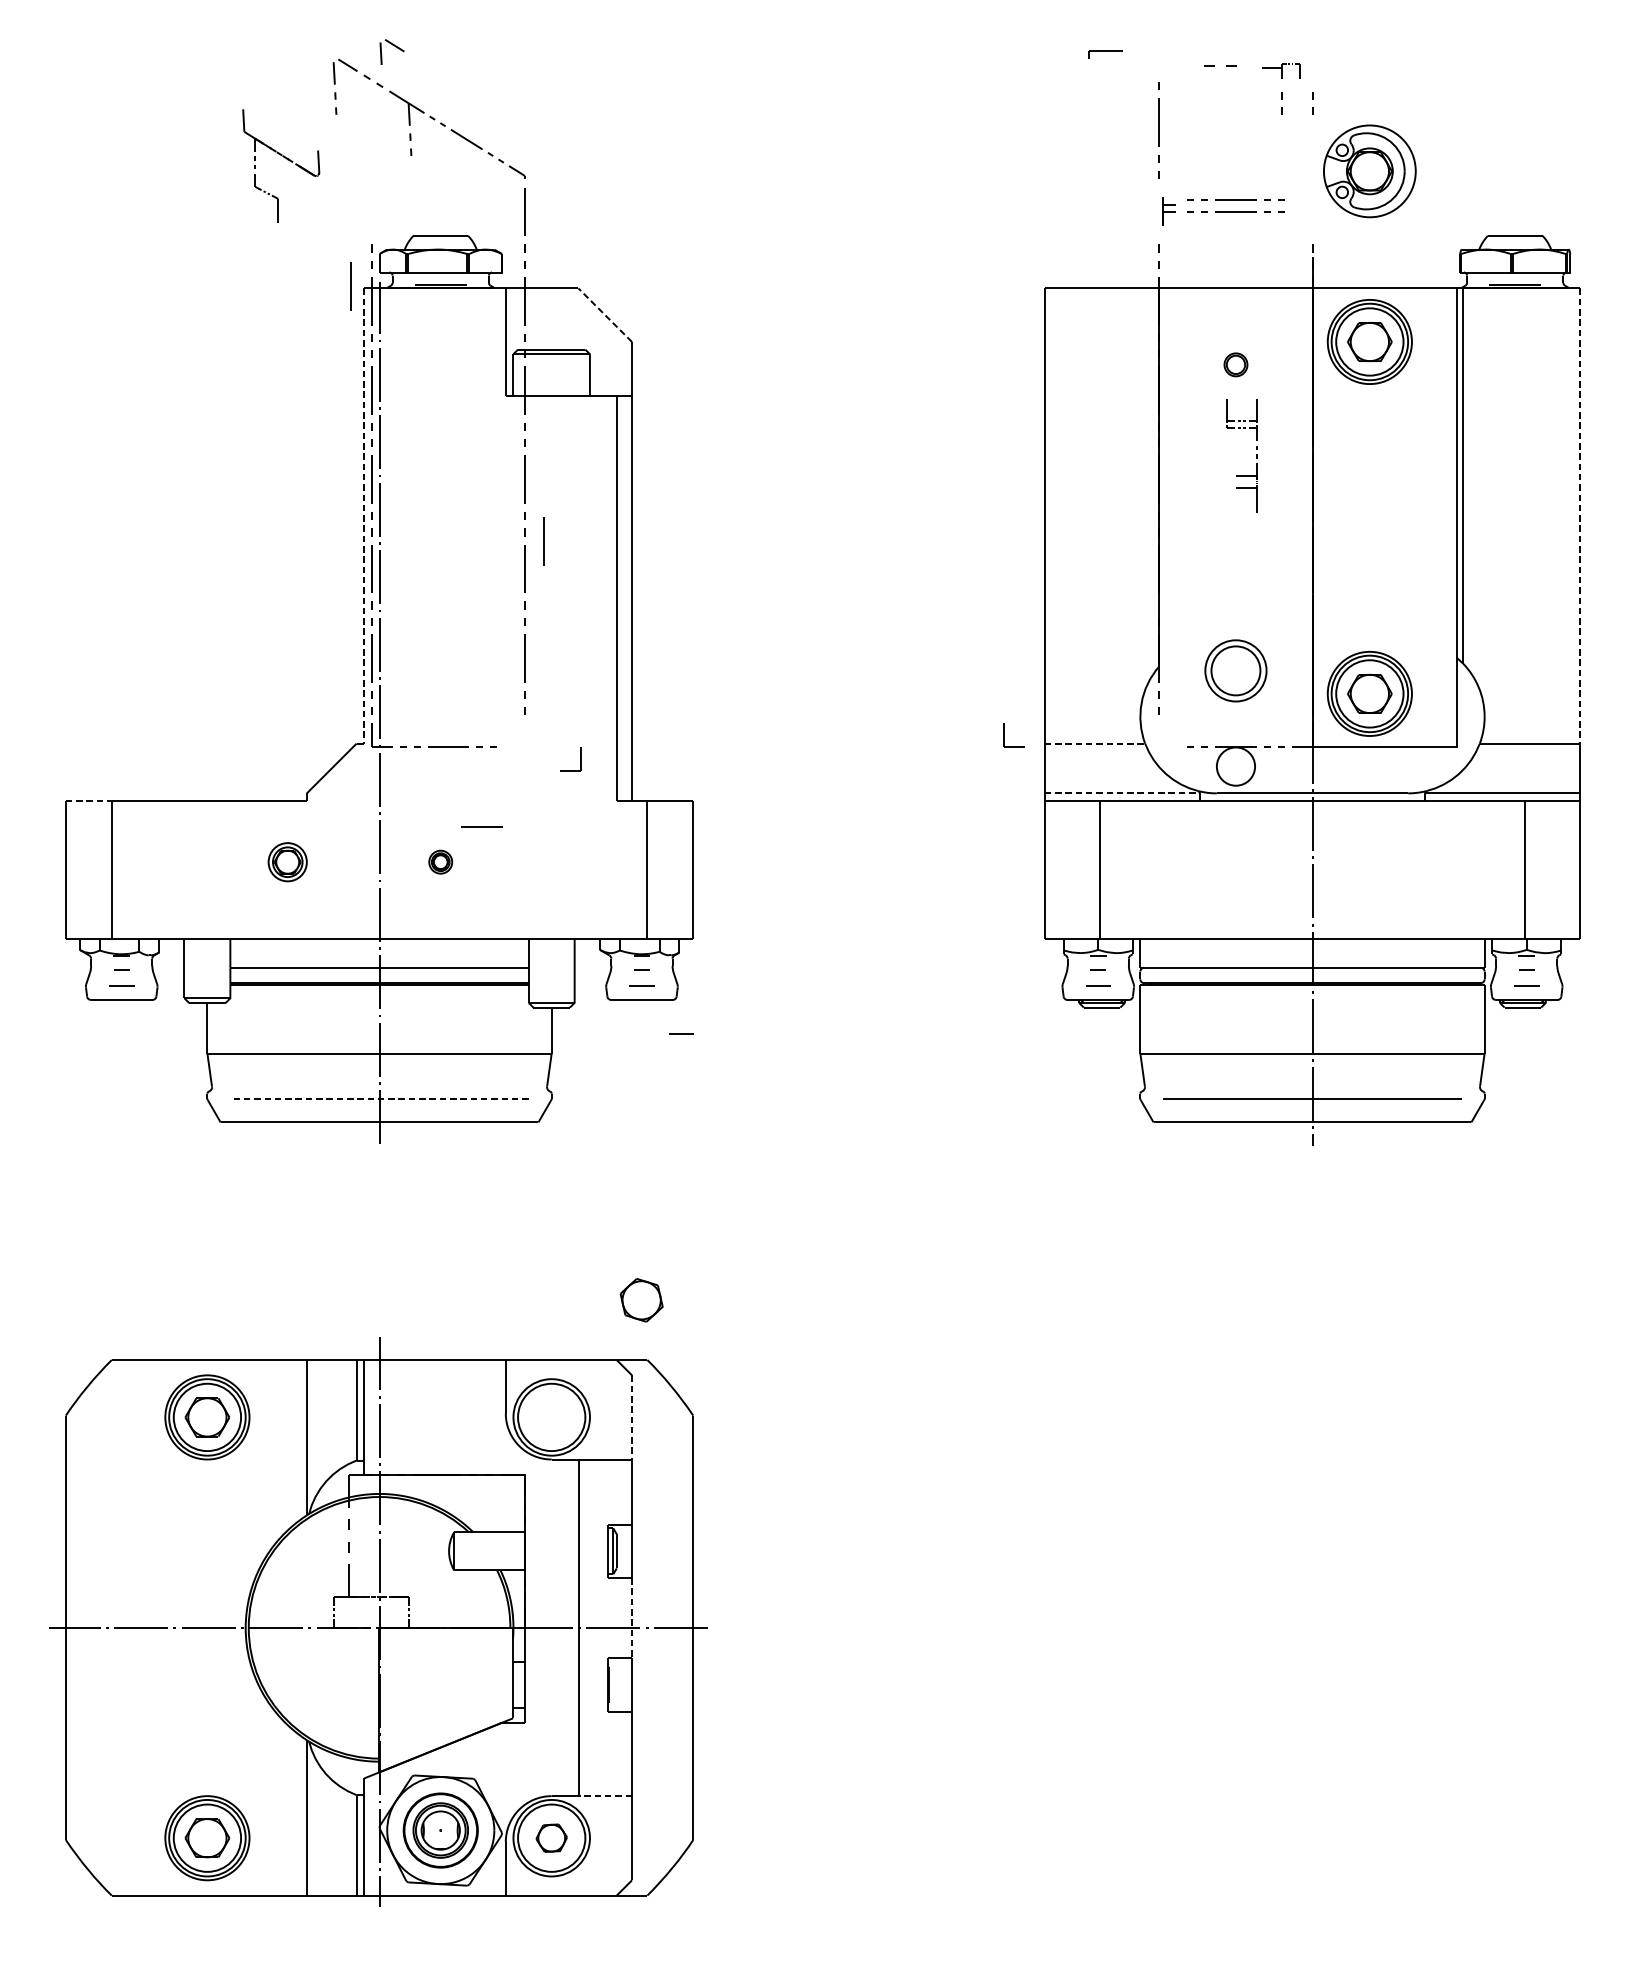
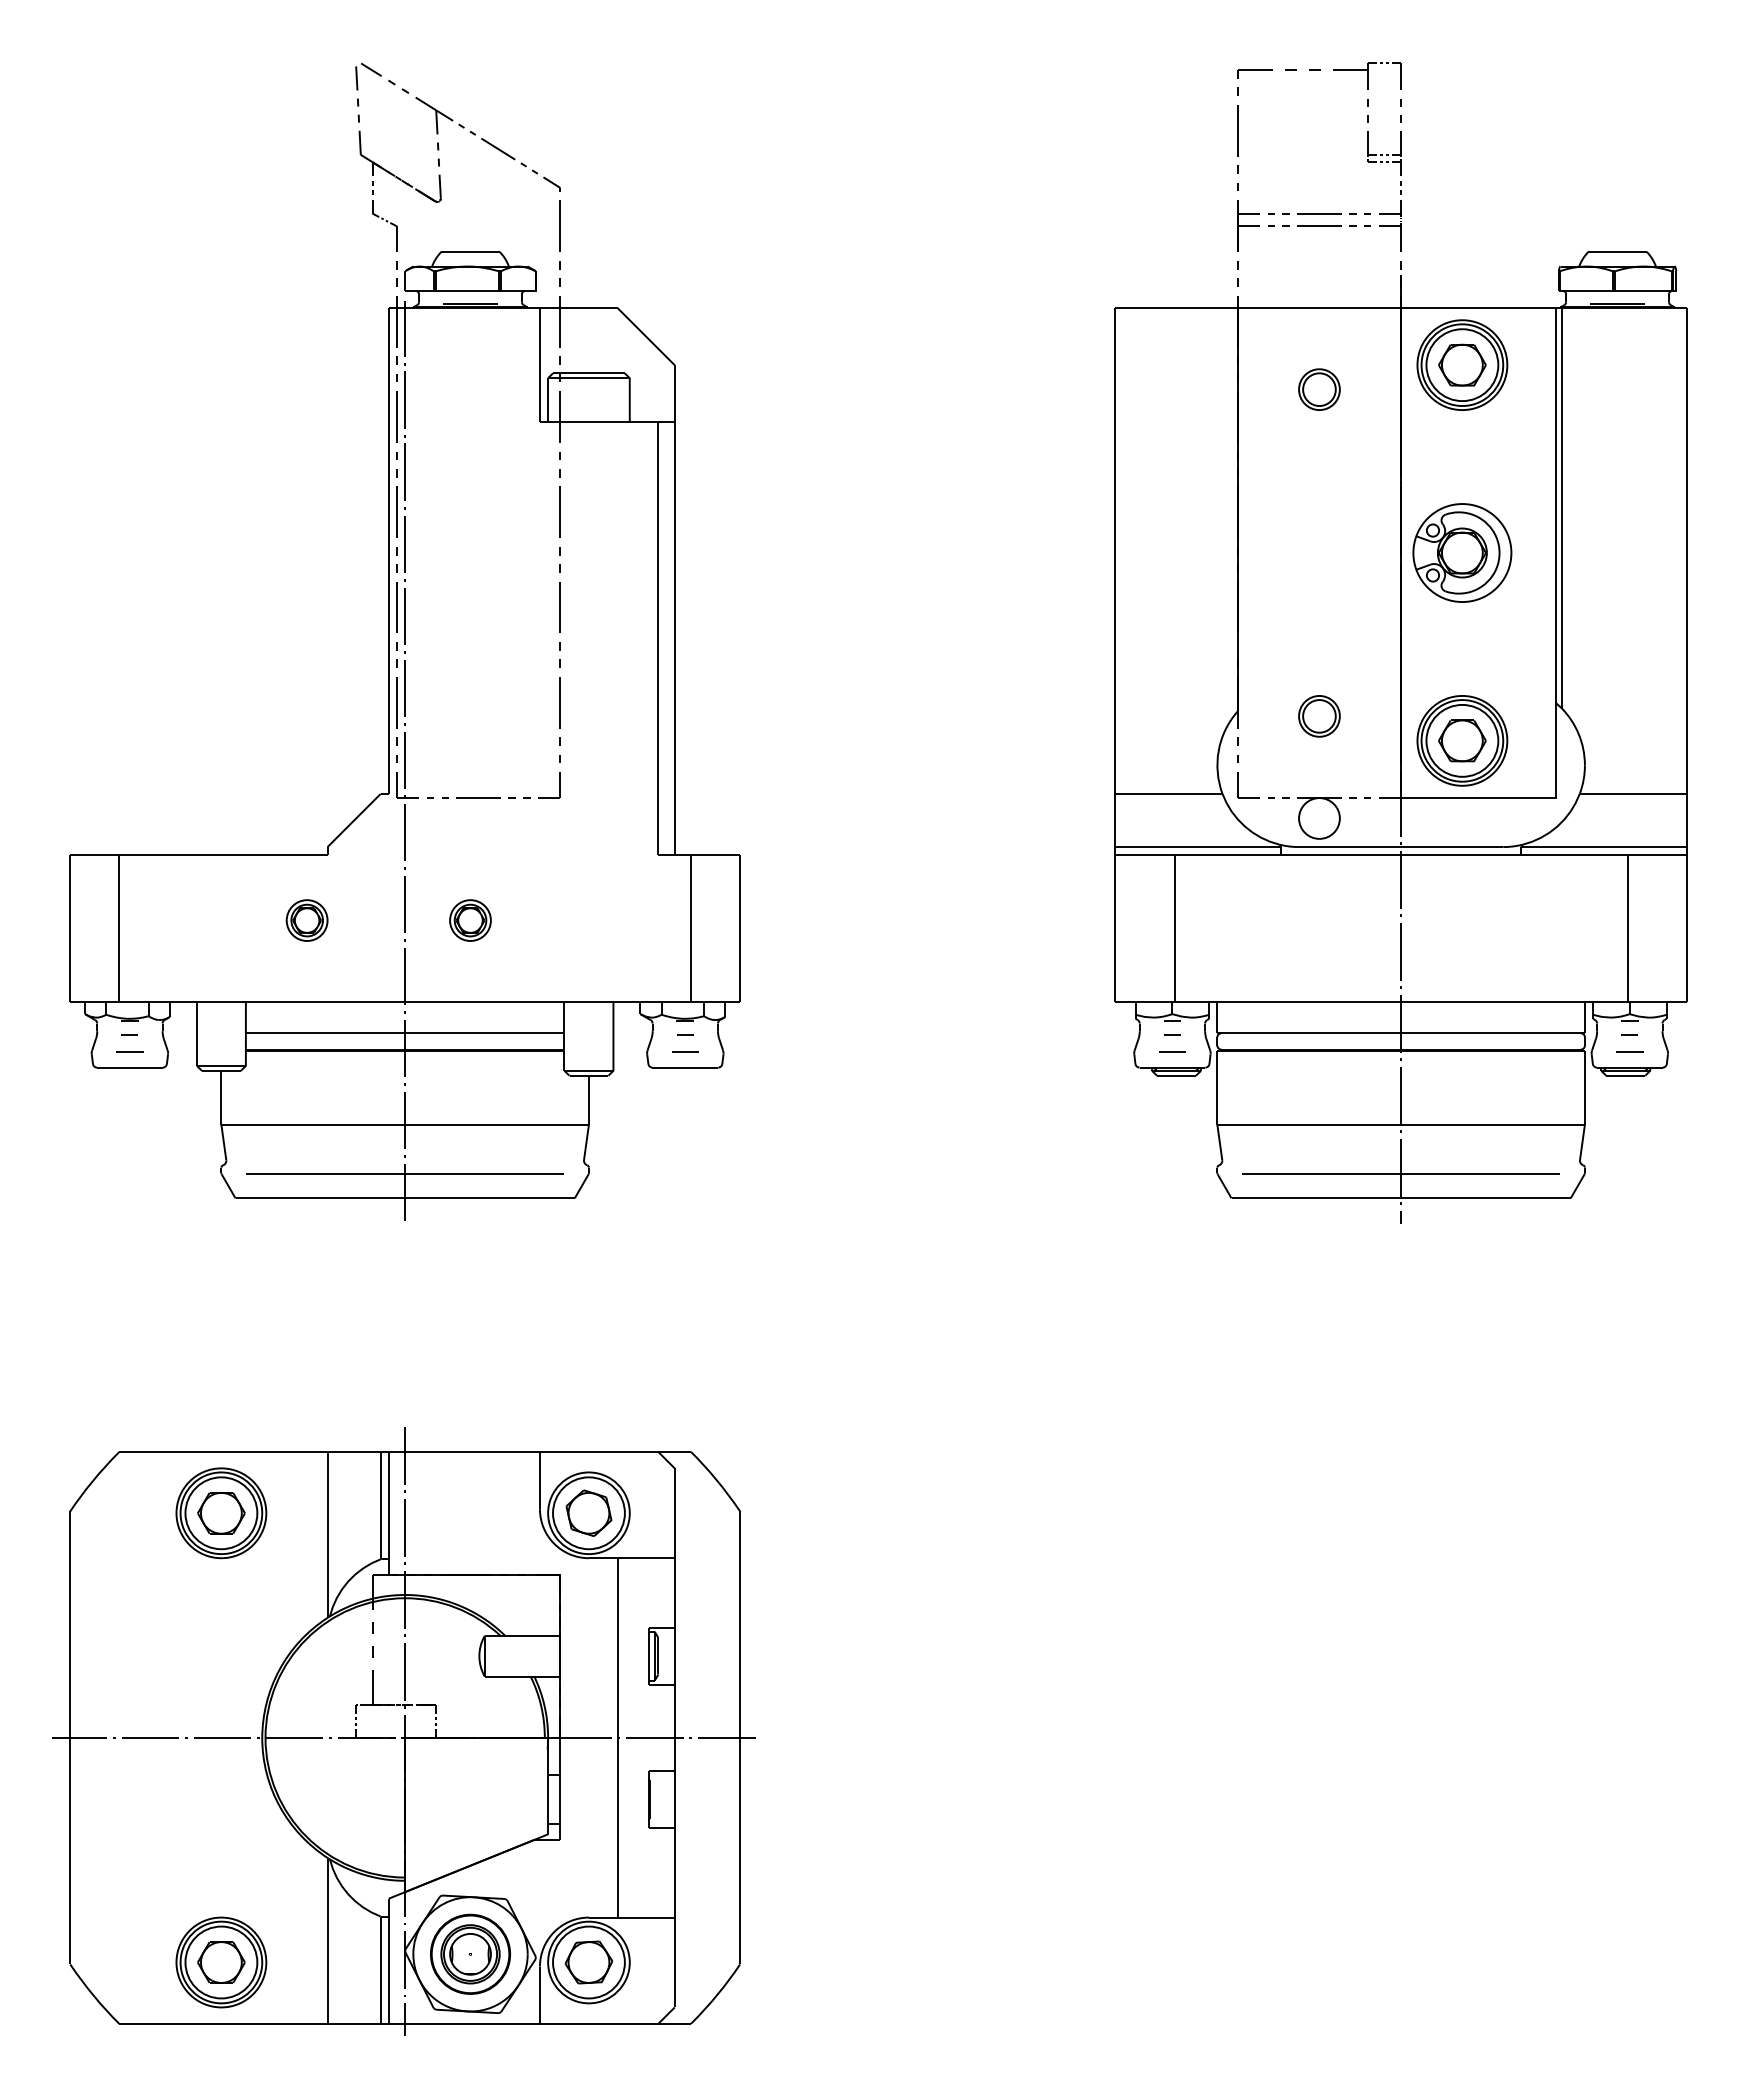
part: (393, 46) -> (420, 49), removed
part: (1104, 53) -> (1254, 73), moved
part: (1280, 70) -> (1367, 75), size x1.67
part: (283, 157) -> (402, 182), moved
part: (1369, 170) -> (1462, 552), moved
part: (1169, 211) -> (1248, 225), size x1.67
line: (349, 286) -> (373, 305), removed
line: (604, 315) -> (645, 336), dashed -> solid
part: (1236, 364) -> (1319, 389), size x1.67
part: (1256, 455) -> (1400, 191), moved
line: (363, 515) -> (388, 550), dashed -> solid
line: (1580, 515) -> (1687, 550), dashed -> solid
line: (542, 541) -> (579, 578), removed
part: (1236, 671) -> (1319, 716), size x0.62
part: (1004, 735) -> (1238, 785), moved
line: (1094, 743) -> (1168, 793), dashed -> solid
part: (580, 759) -> (559, 785), moved
line: (1122, 793) -> (1198, 847), dashed -> solid
line: (88, 801) -> (94, 855), dashed -> solid
line: (481, 826) -> (514, 882), removed
part: (440, 862) -> (470, 920), size x1.67
line: (681, 1032) -> (727, 1102), removed
line: (378, 1099) -> (404, 1173), dashed -> solid
part: (641, 1299) -> (588, 1512), moved
line: (631, 1417) -> (674, 1513), dashed -> solid
line: (631, 1618) -> (674, 1727), dashed -> solid
line: (605, 1796) -> (646, 1917), dashed -> solid
part: (551, 1838) -> (588, 1962), size x1.43

